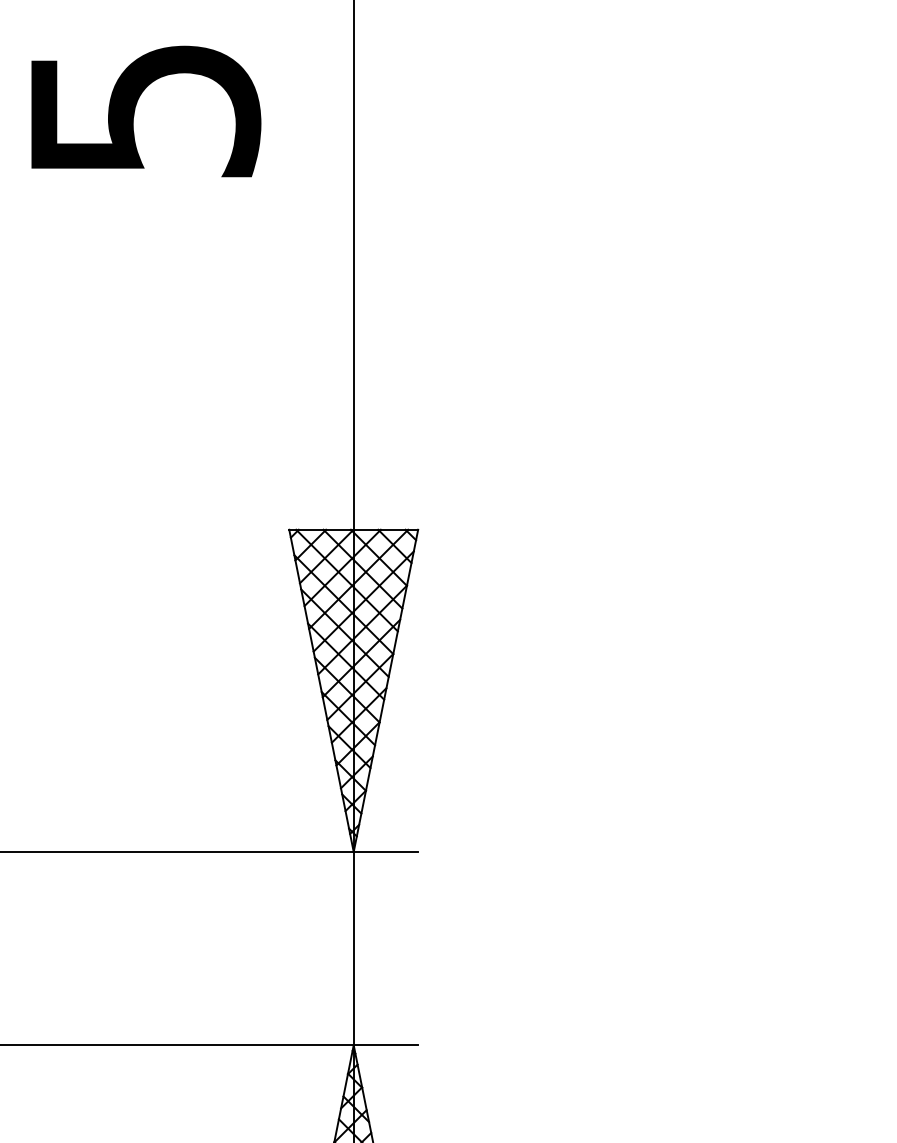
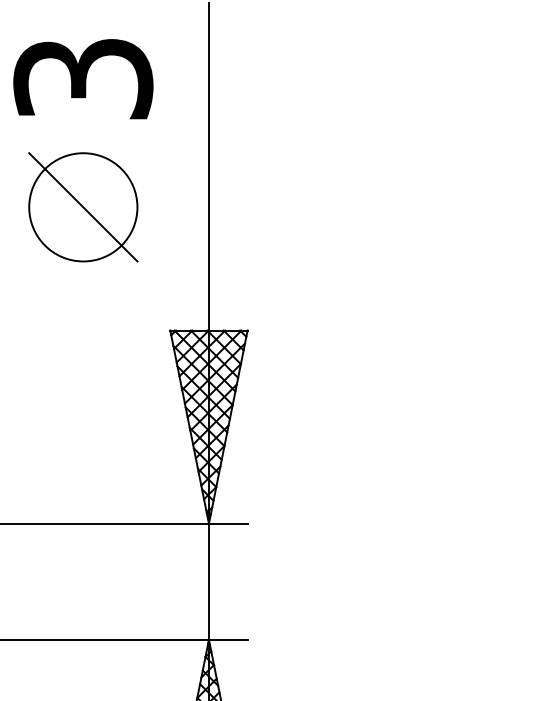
text: (144, 111) -> (83, 79), 5 -> 3
part: (144, 324) -> (83, 207), added

